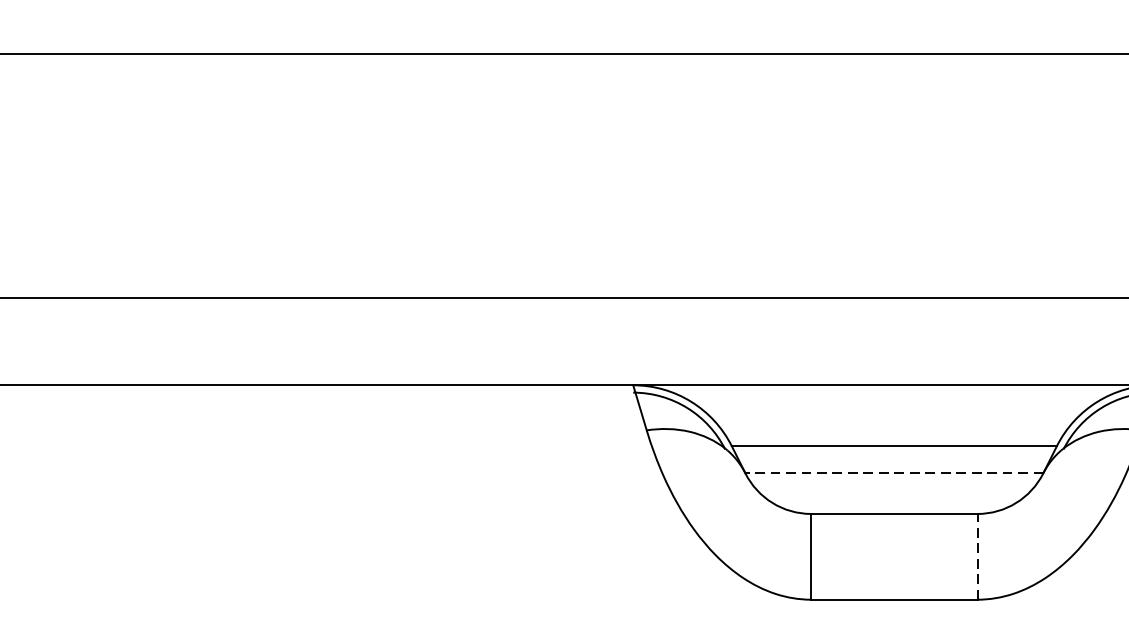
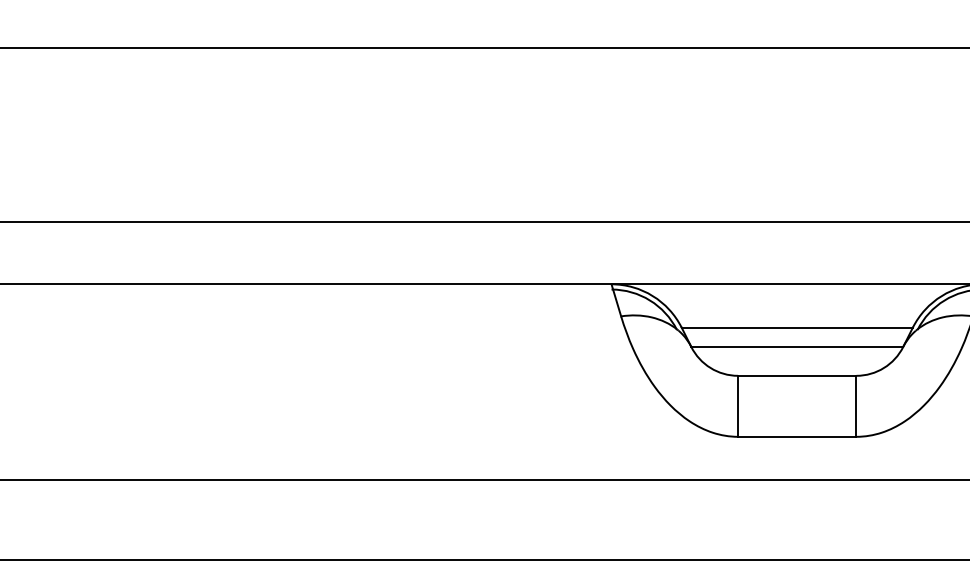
line: (894, 472) -> (797, 346), dashed -> solid
line: (977, 557) -> (856, 406), dashed -> solid

